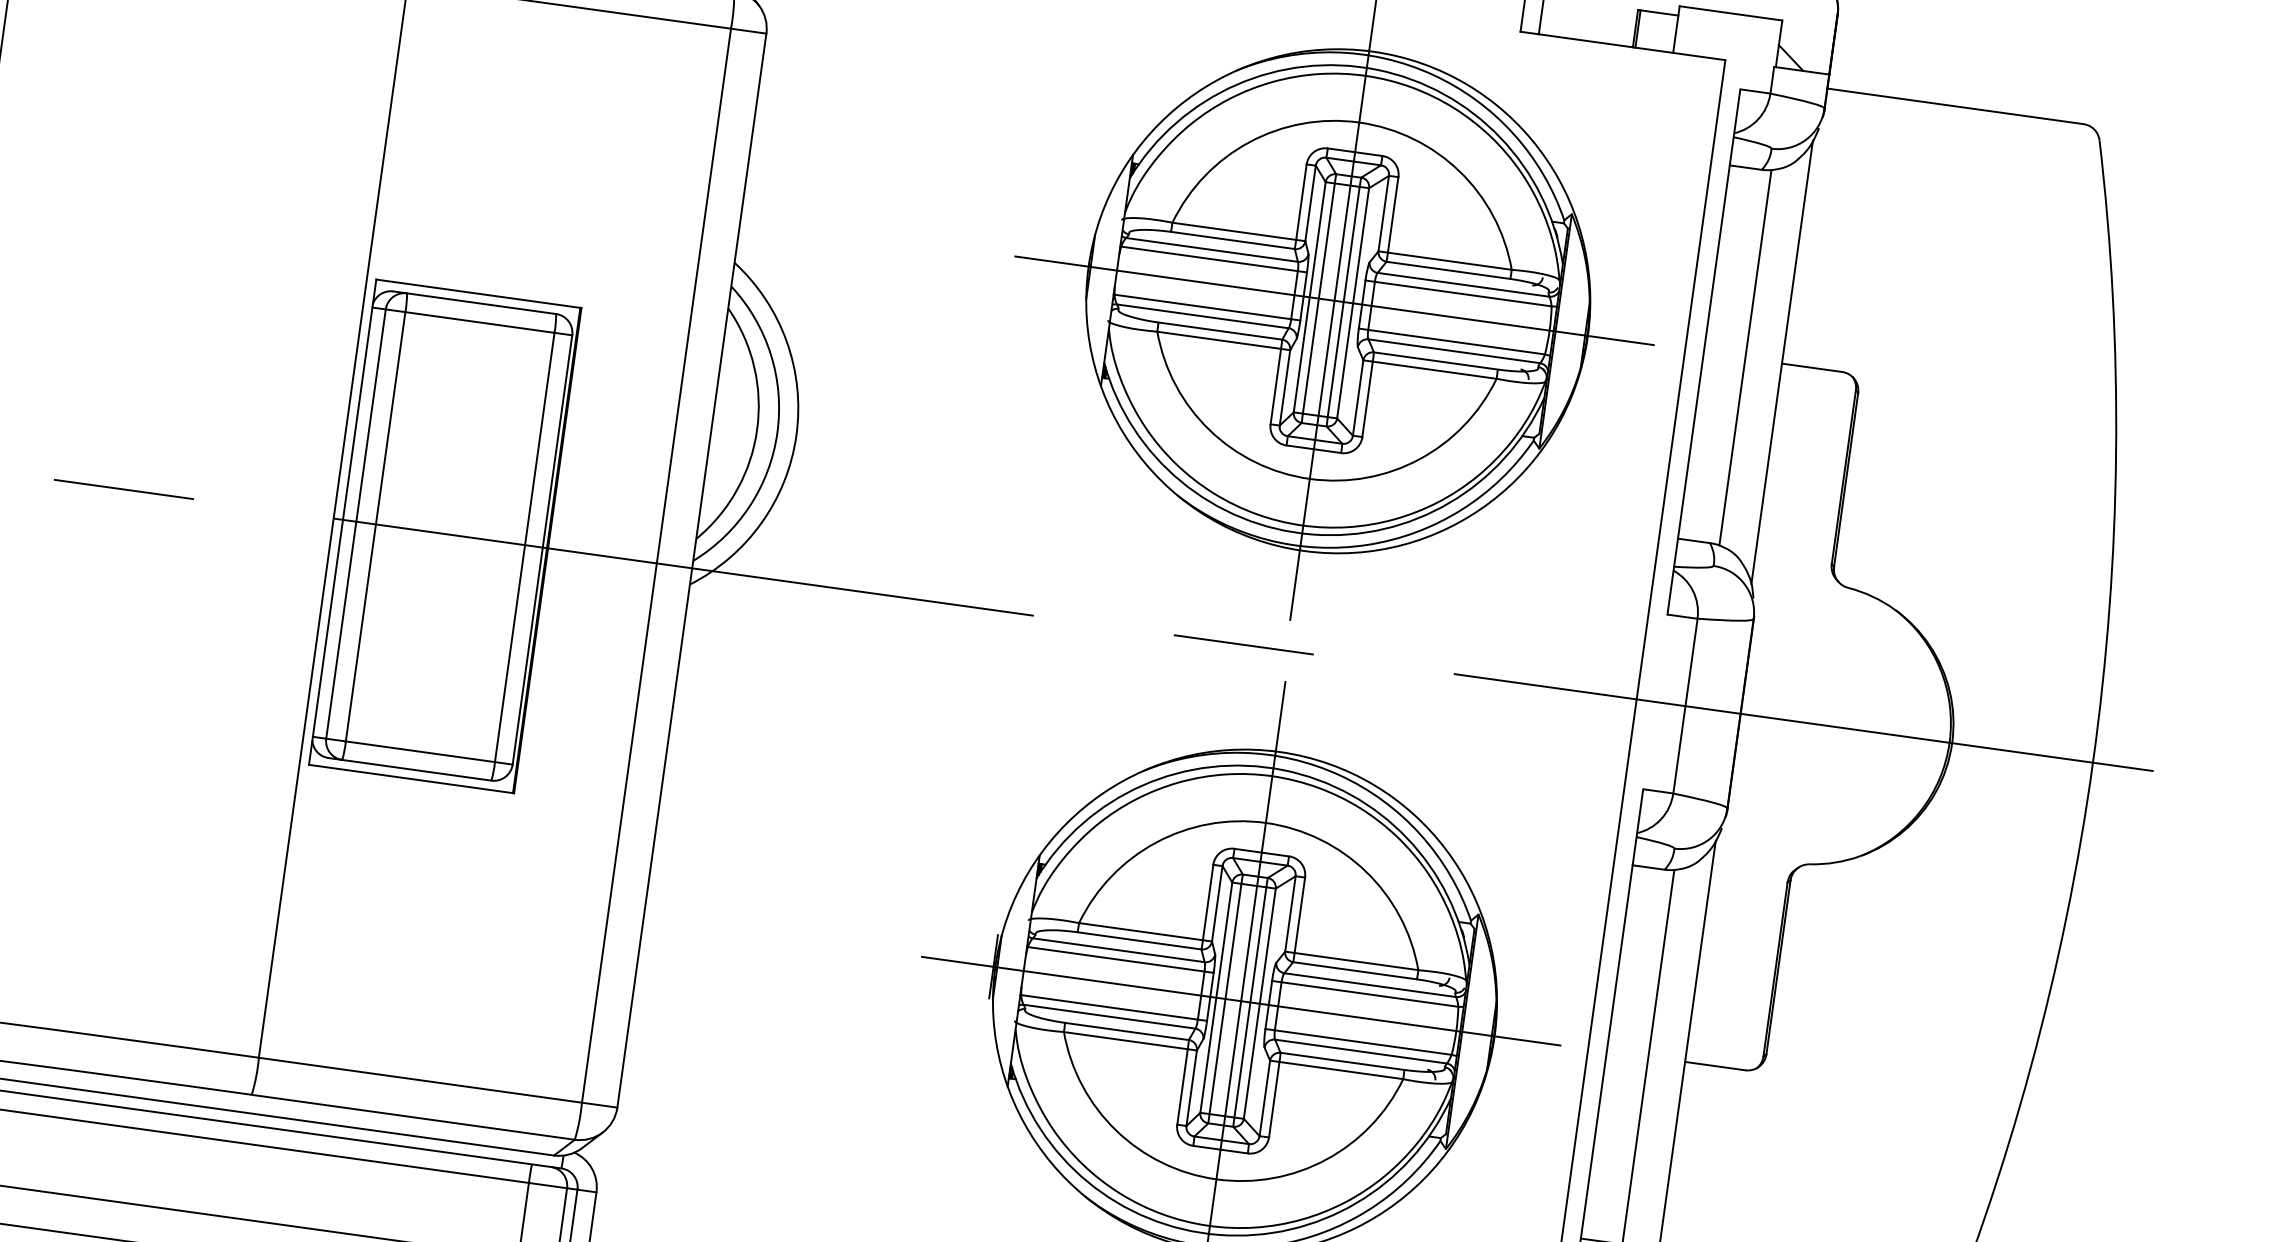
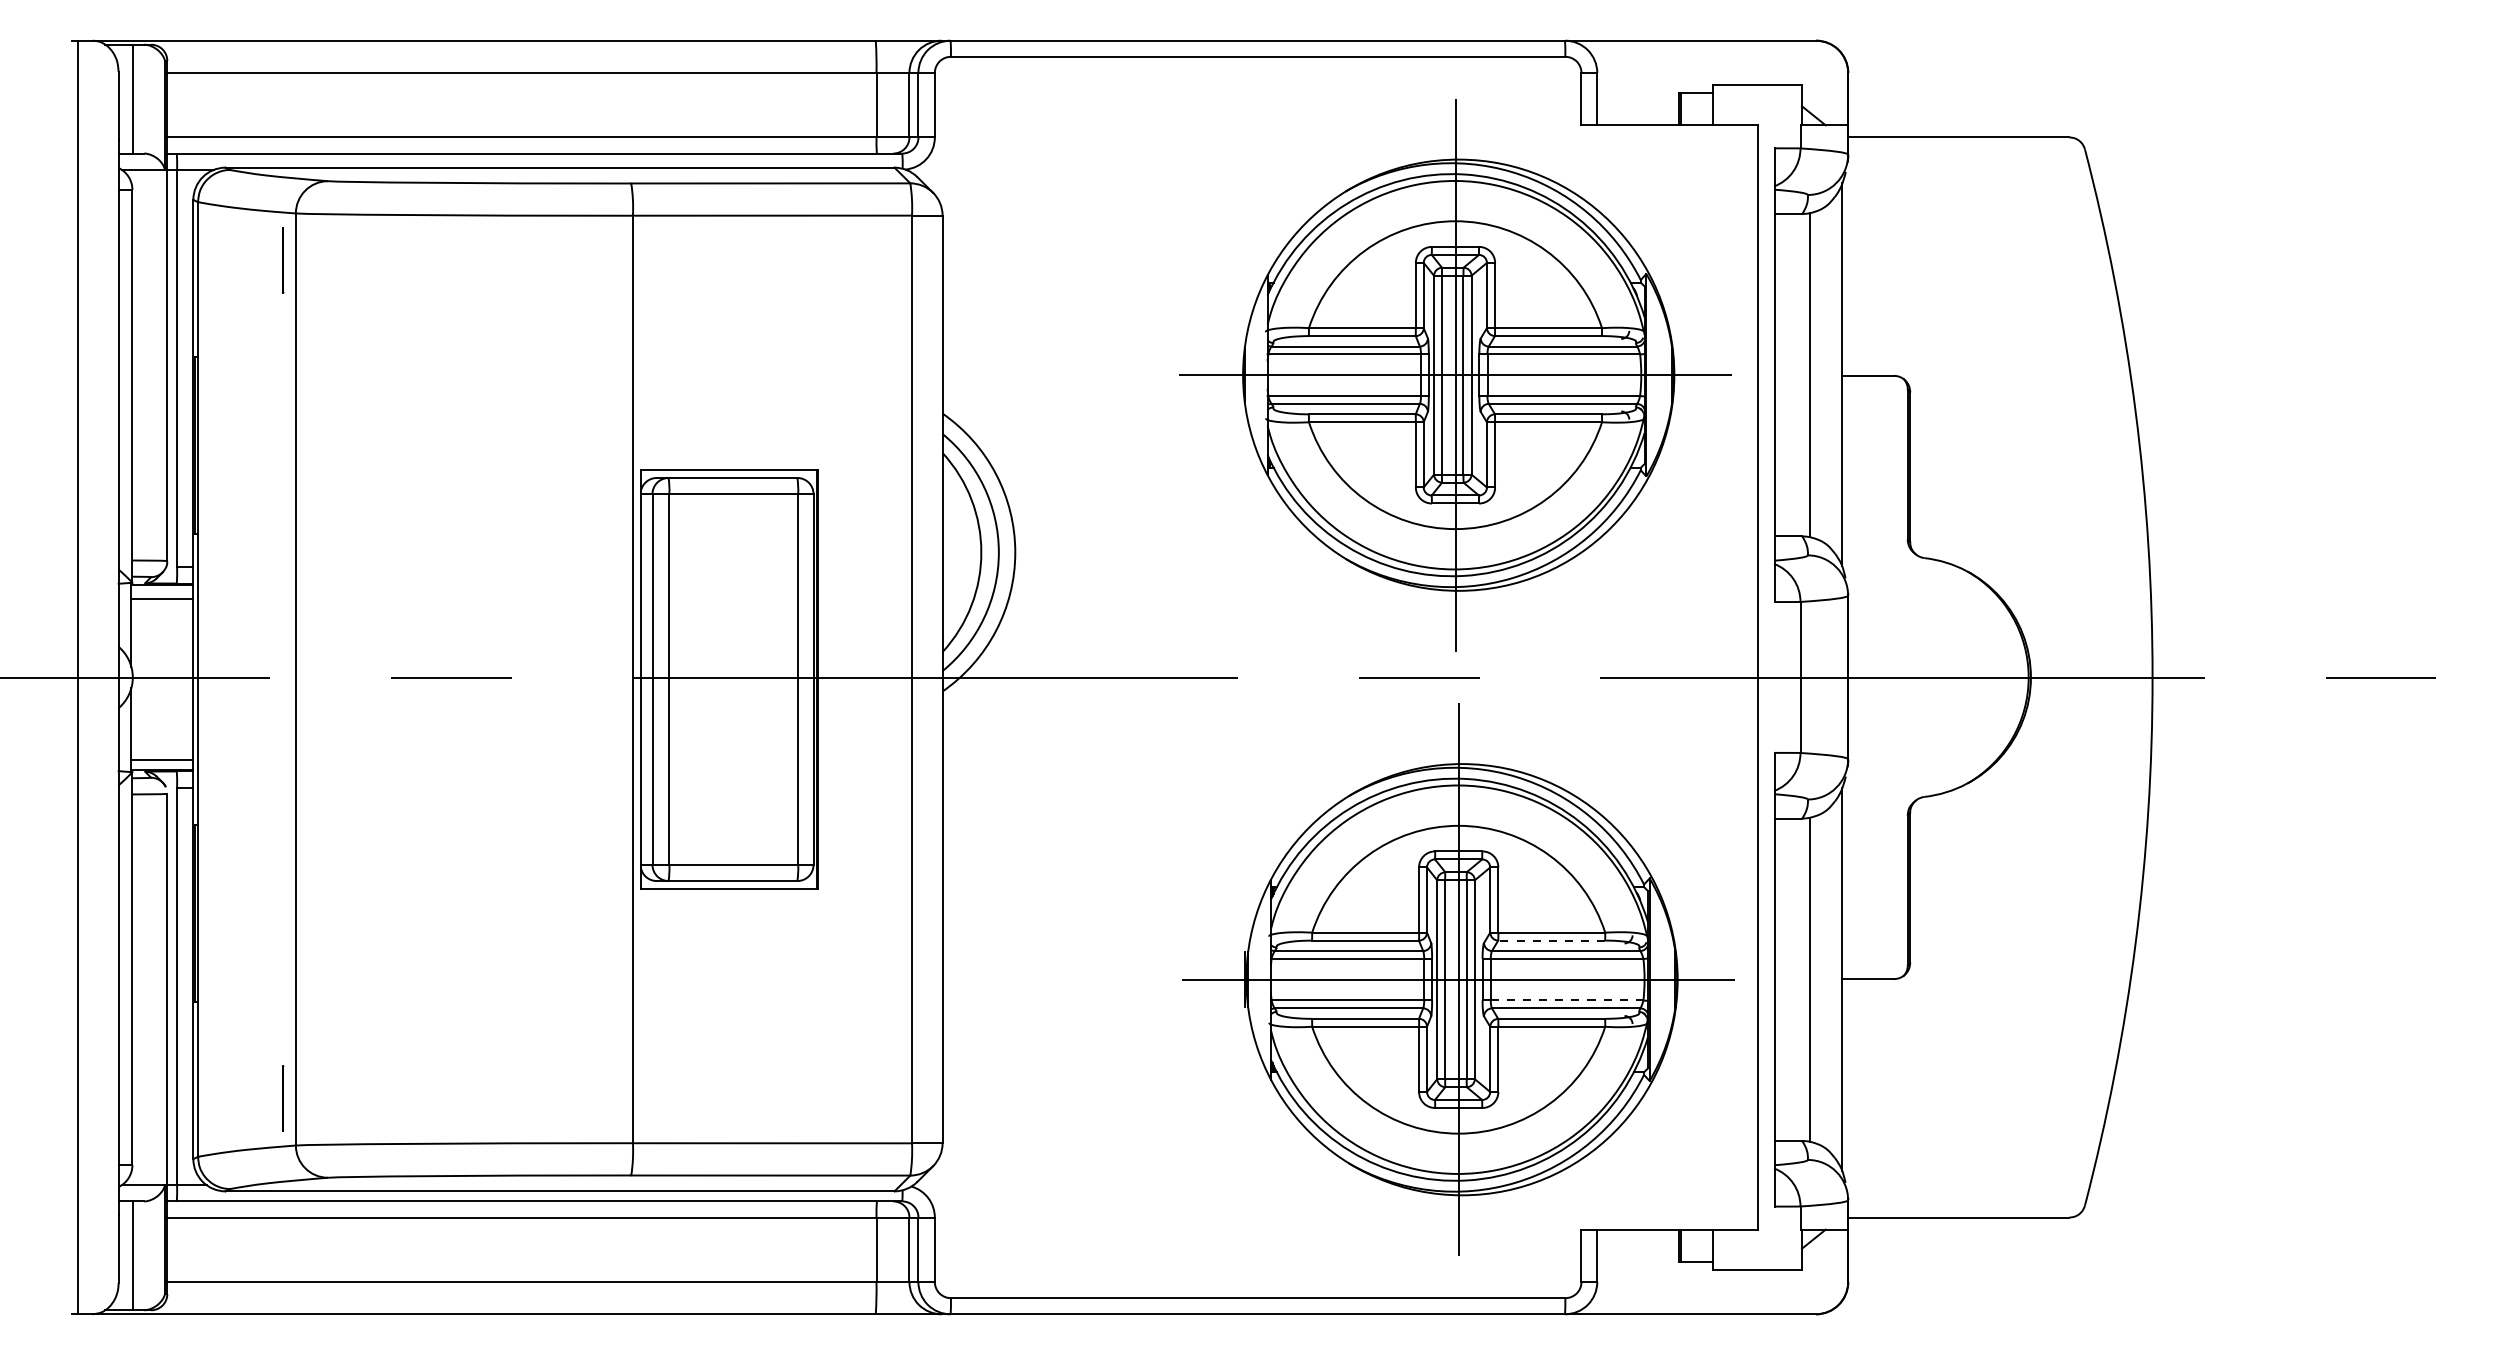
line: (1354, 970) -> (1551, 940), solid -> dashed
line: (1363, 1042) -> (1567, 1000), solid -> dashed

